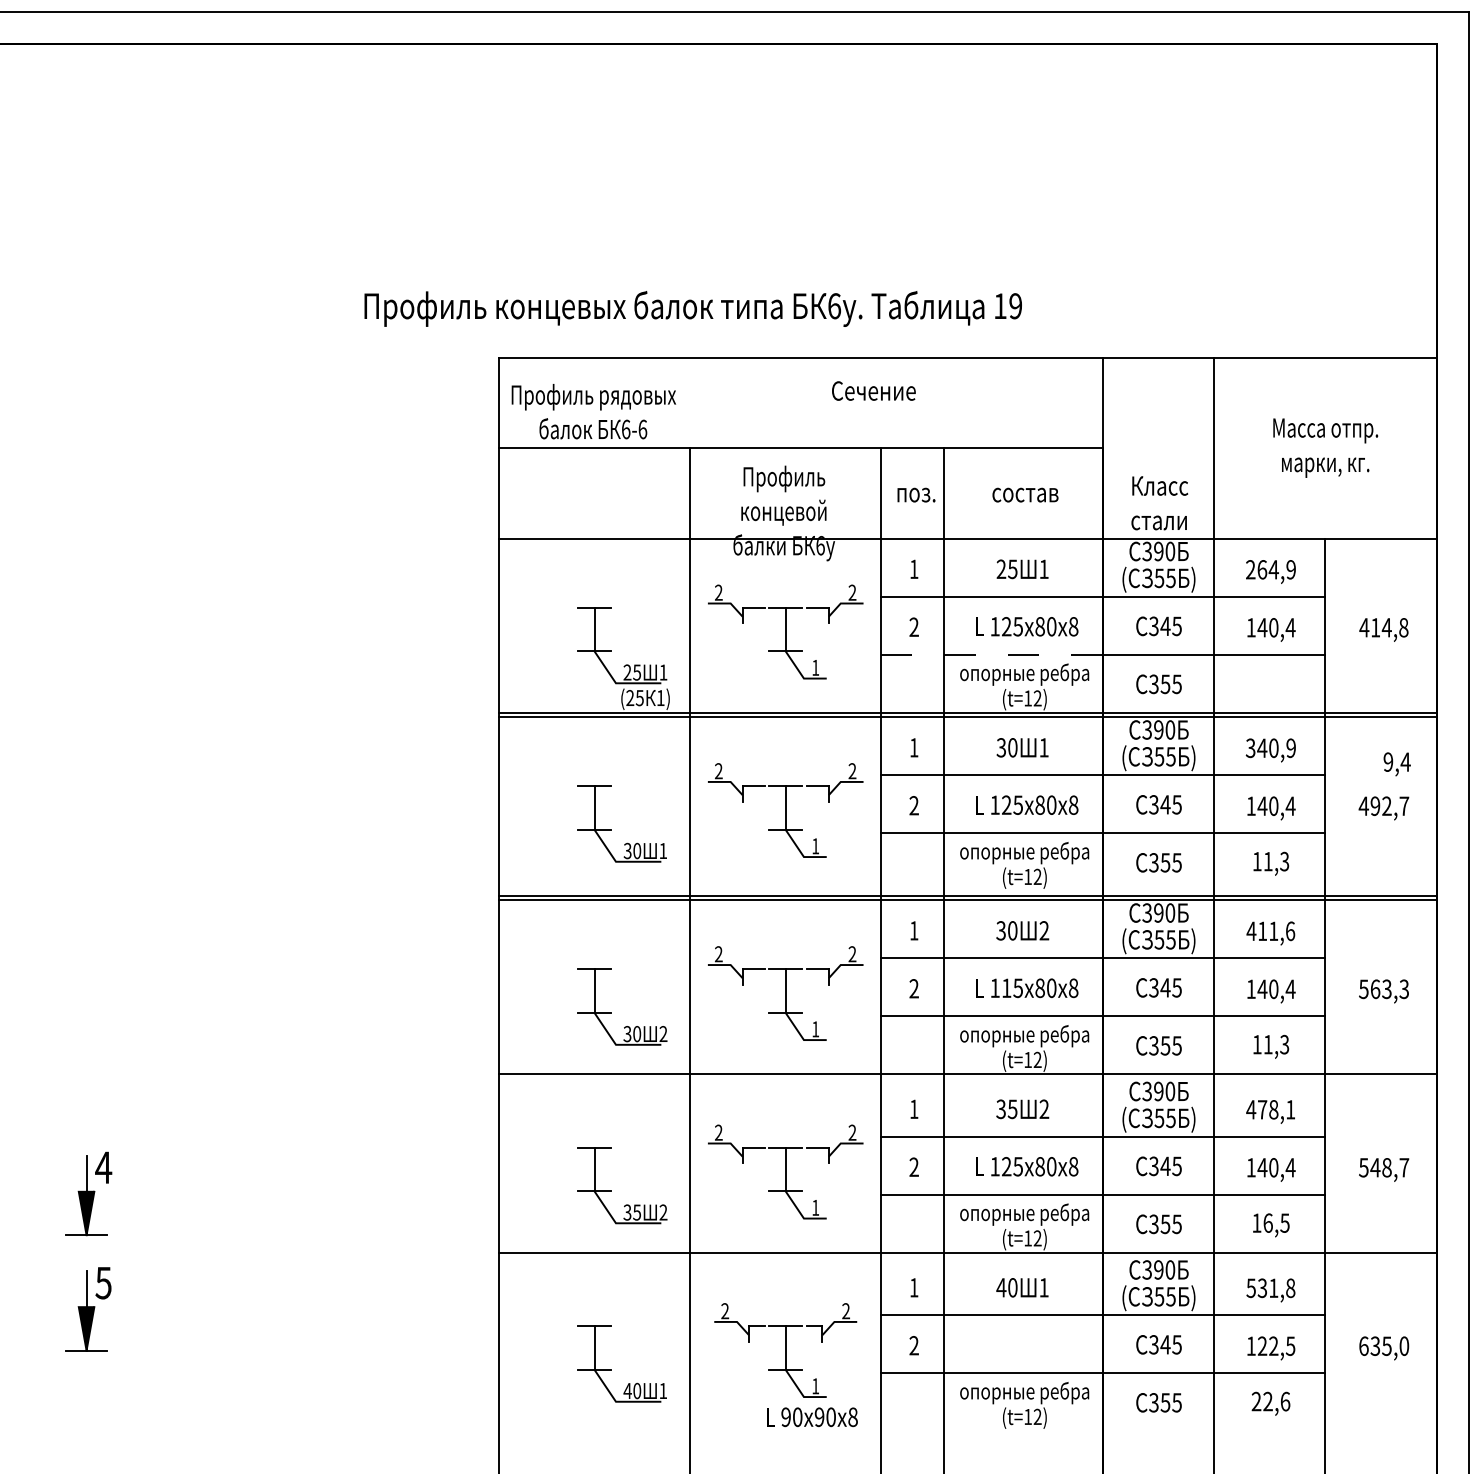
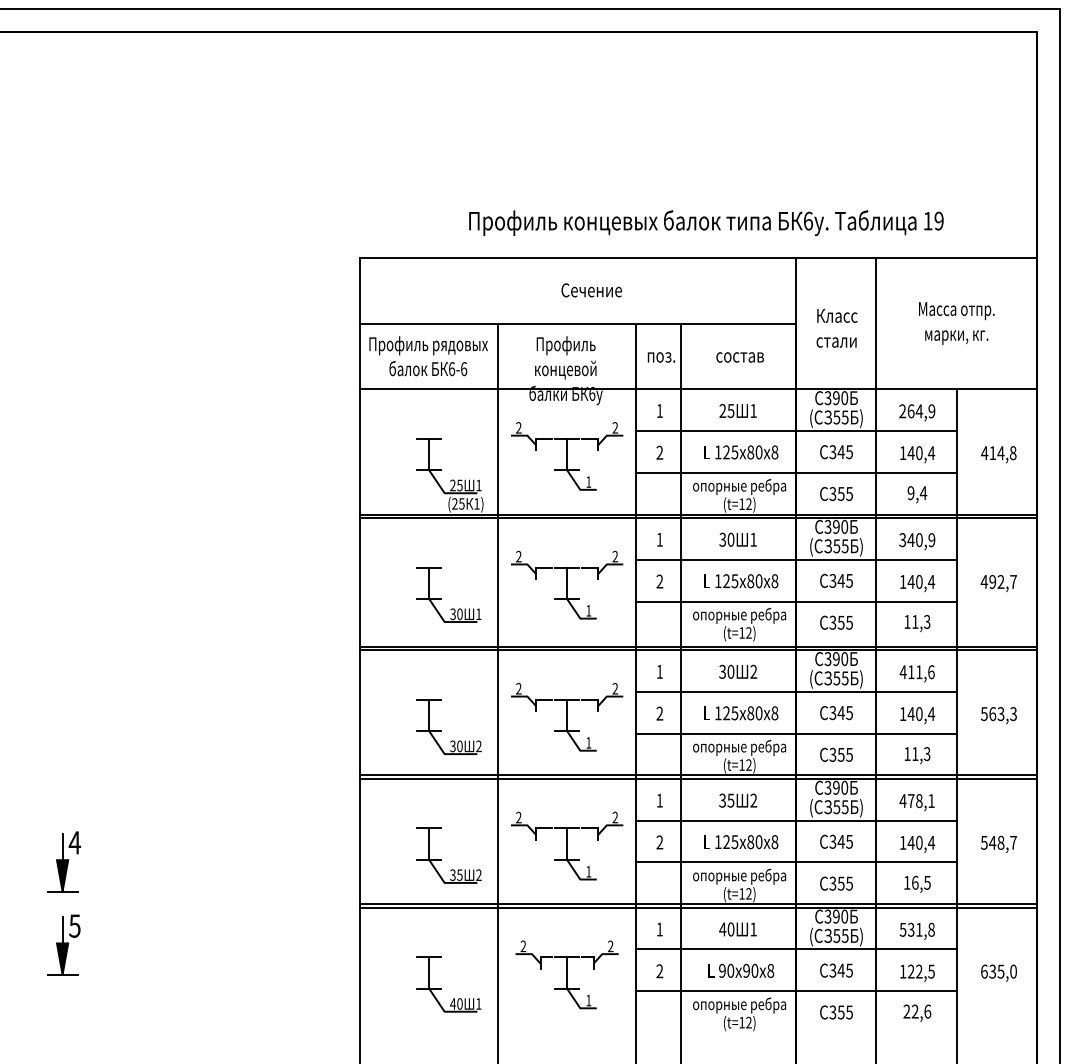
text: (693, 309) -> (706, 223), moved
text: (873, 391) -> (591, 290), moved
text: (593, 412) -> (428, 356), moved
text: (1158, 502) -> (836, 327), moved
line: (992, 654) -> (716, 472), dashed -> solid
text: (1397, 764) -> (917, 494), moved
text: (1006, 988) -> (726, 713), 115x80x8 -> 125x80x8
line: (967, 1078) -> (698, 778), added
line: (967, 1257) -> (698, 907), added
text: (812, 1416) -> (741, 970), moved

